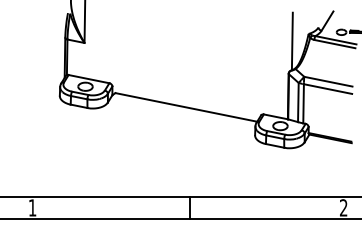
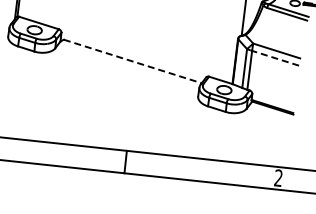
line: (328, 89) -> (276, 58), solid -> dashed
line: (186, 107) -> (132, 61), solid -> dashed

